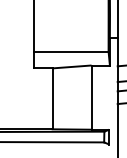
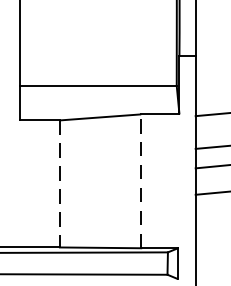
line: (91, 97) -> (141, 181), solid -> dashed
line: (52, 99) -> (59, 185), solid -> dashed

